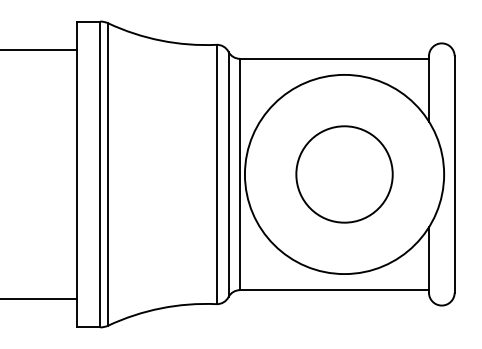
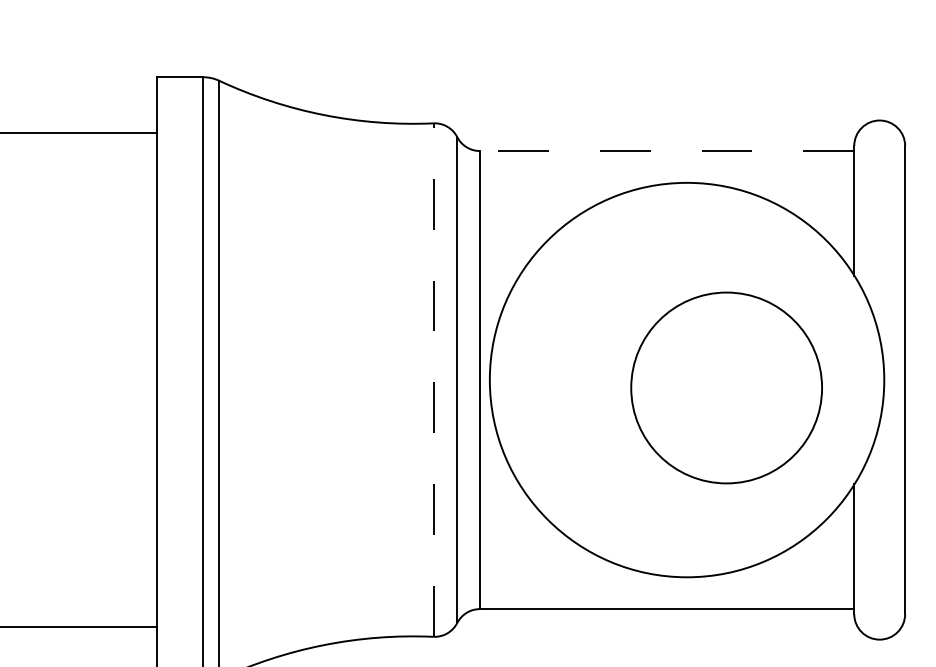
line: (334, 58) -> (667, 150), solid -> dashed
line: (216, 174) -> (433, 380), solid -> dashed
circle: (344, 174) -> (726, 388), moved

